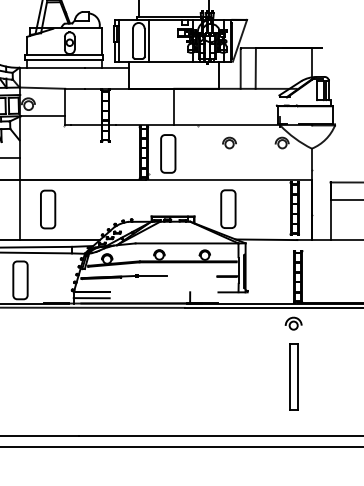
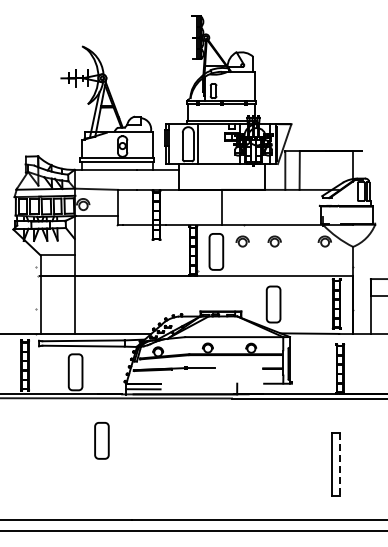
part: (195, 143) -> (242, 241), added
part: (47, 209) -> (101, 440), moved
part: (293, 323) -> (335, 413), removed
line: (297, 377) -> (339, 464), solid -> dashed

